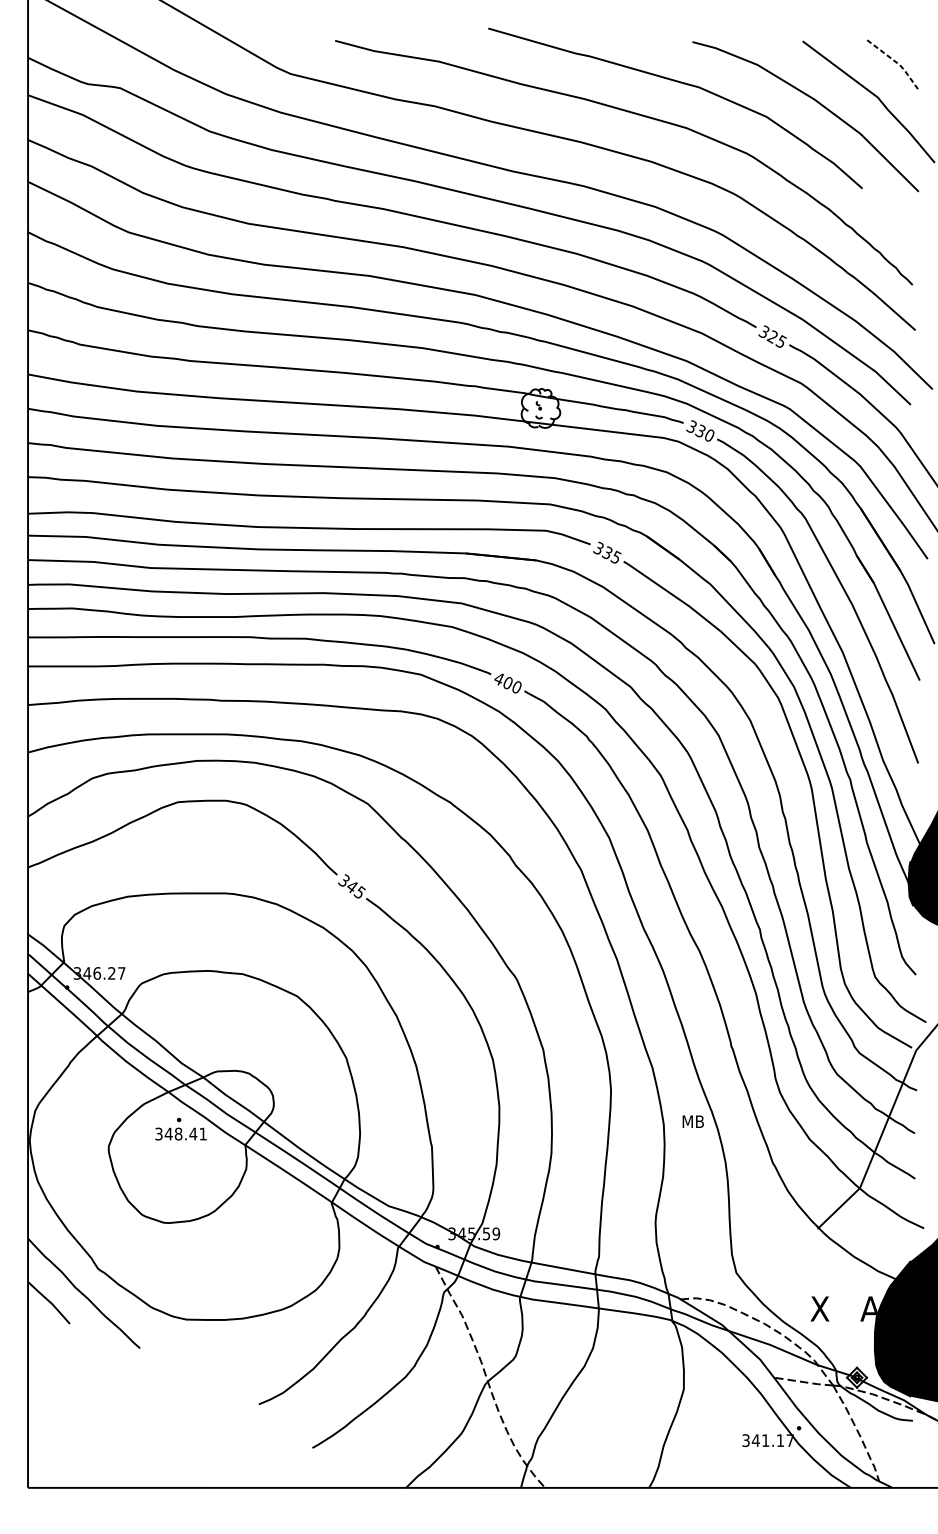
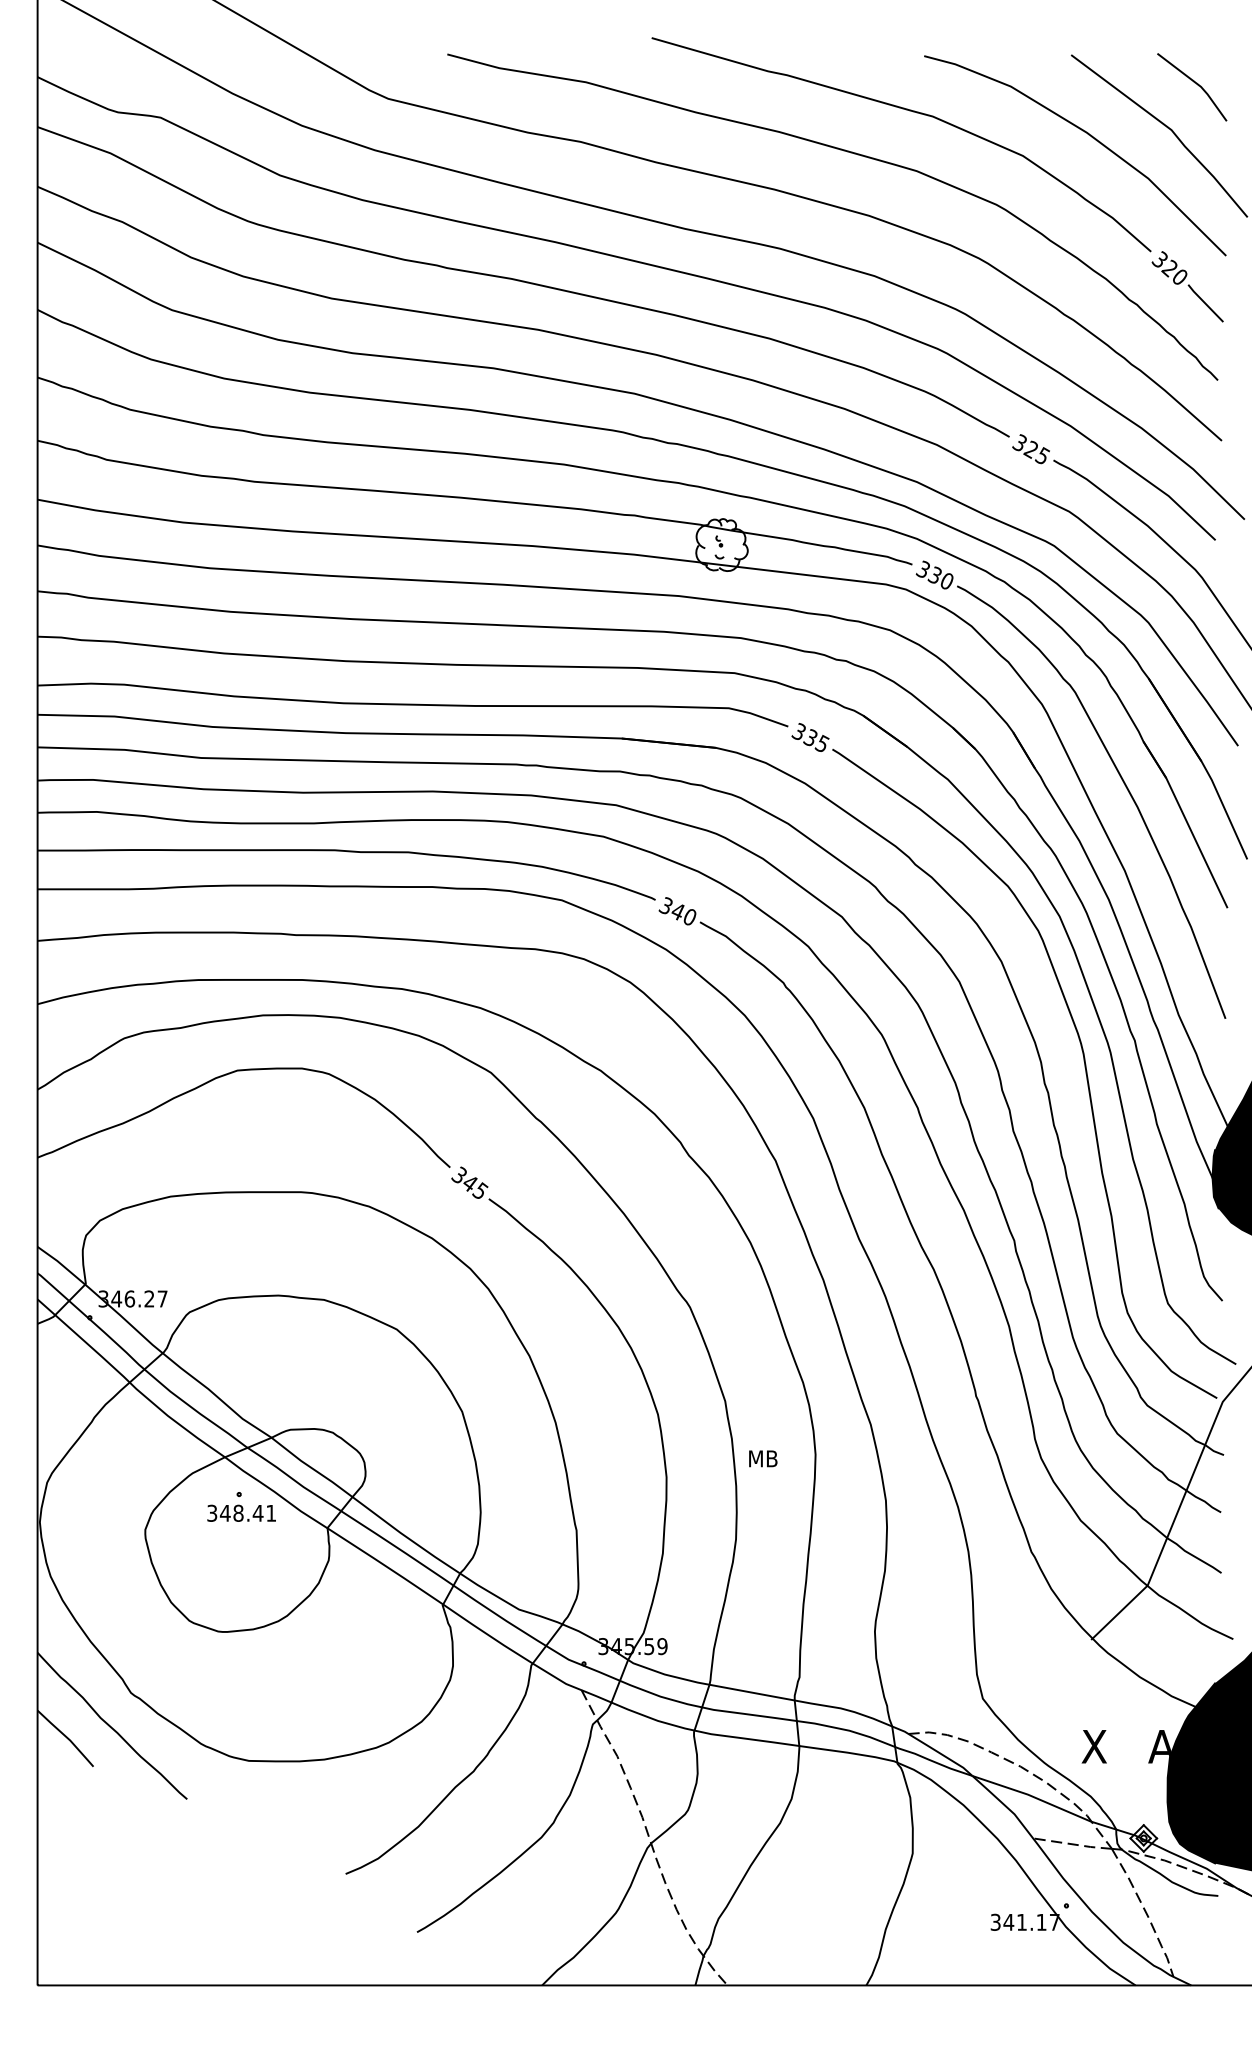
line: (897, 63) -> (1197, 84), dashed -> solid
part: (889, 214) -> (1187, 286), added
text: (503, 680) -> (671, 908), 400 -> 340
text: (693, 1121) -> (763, 1458), moved

